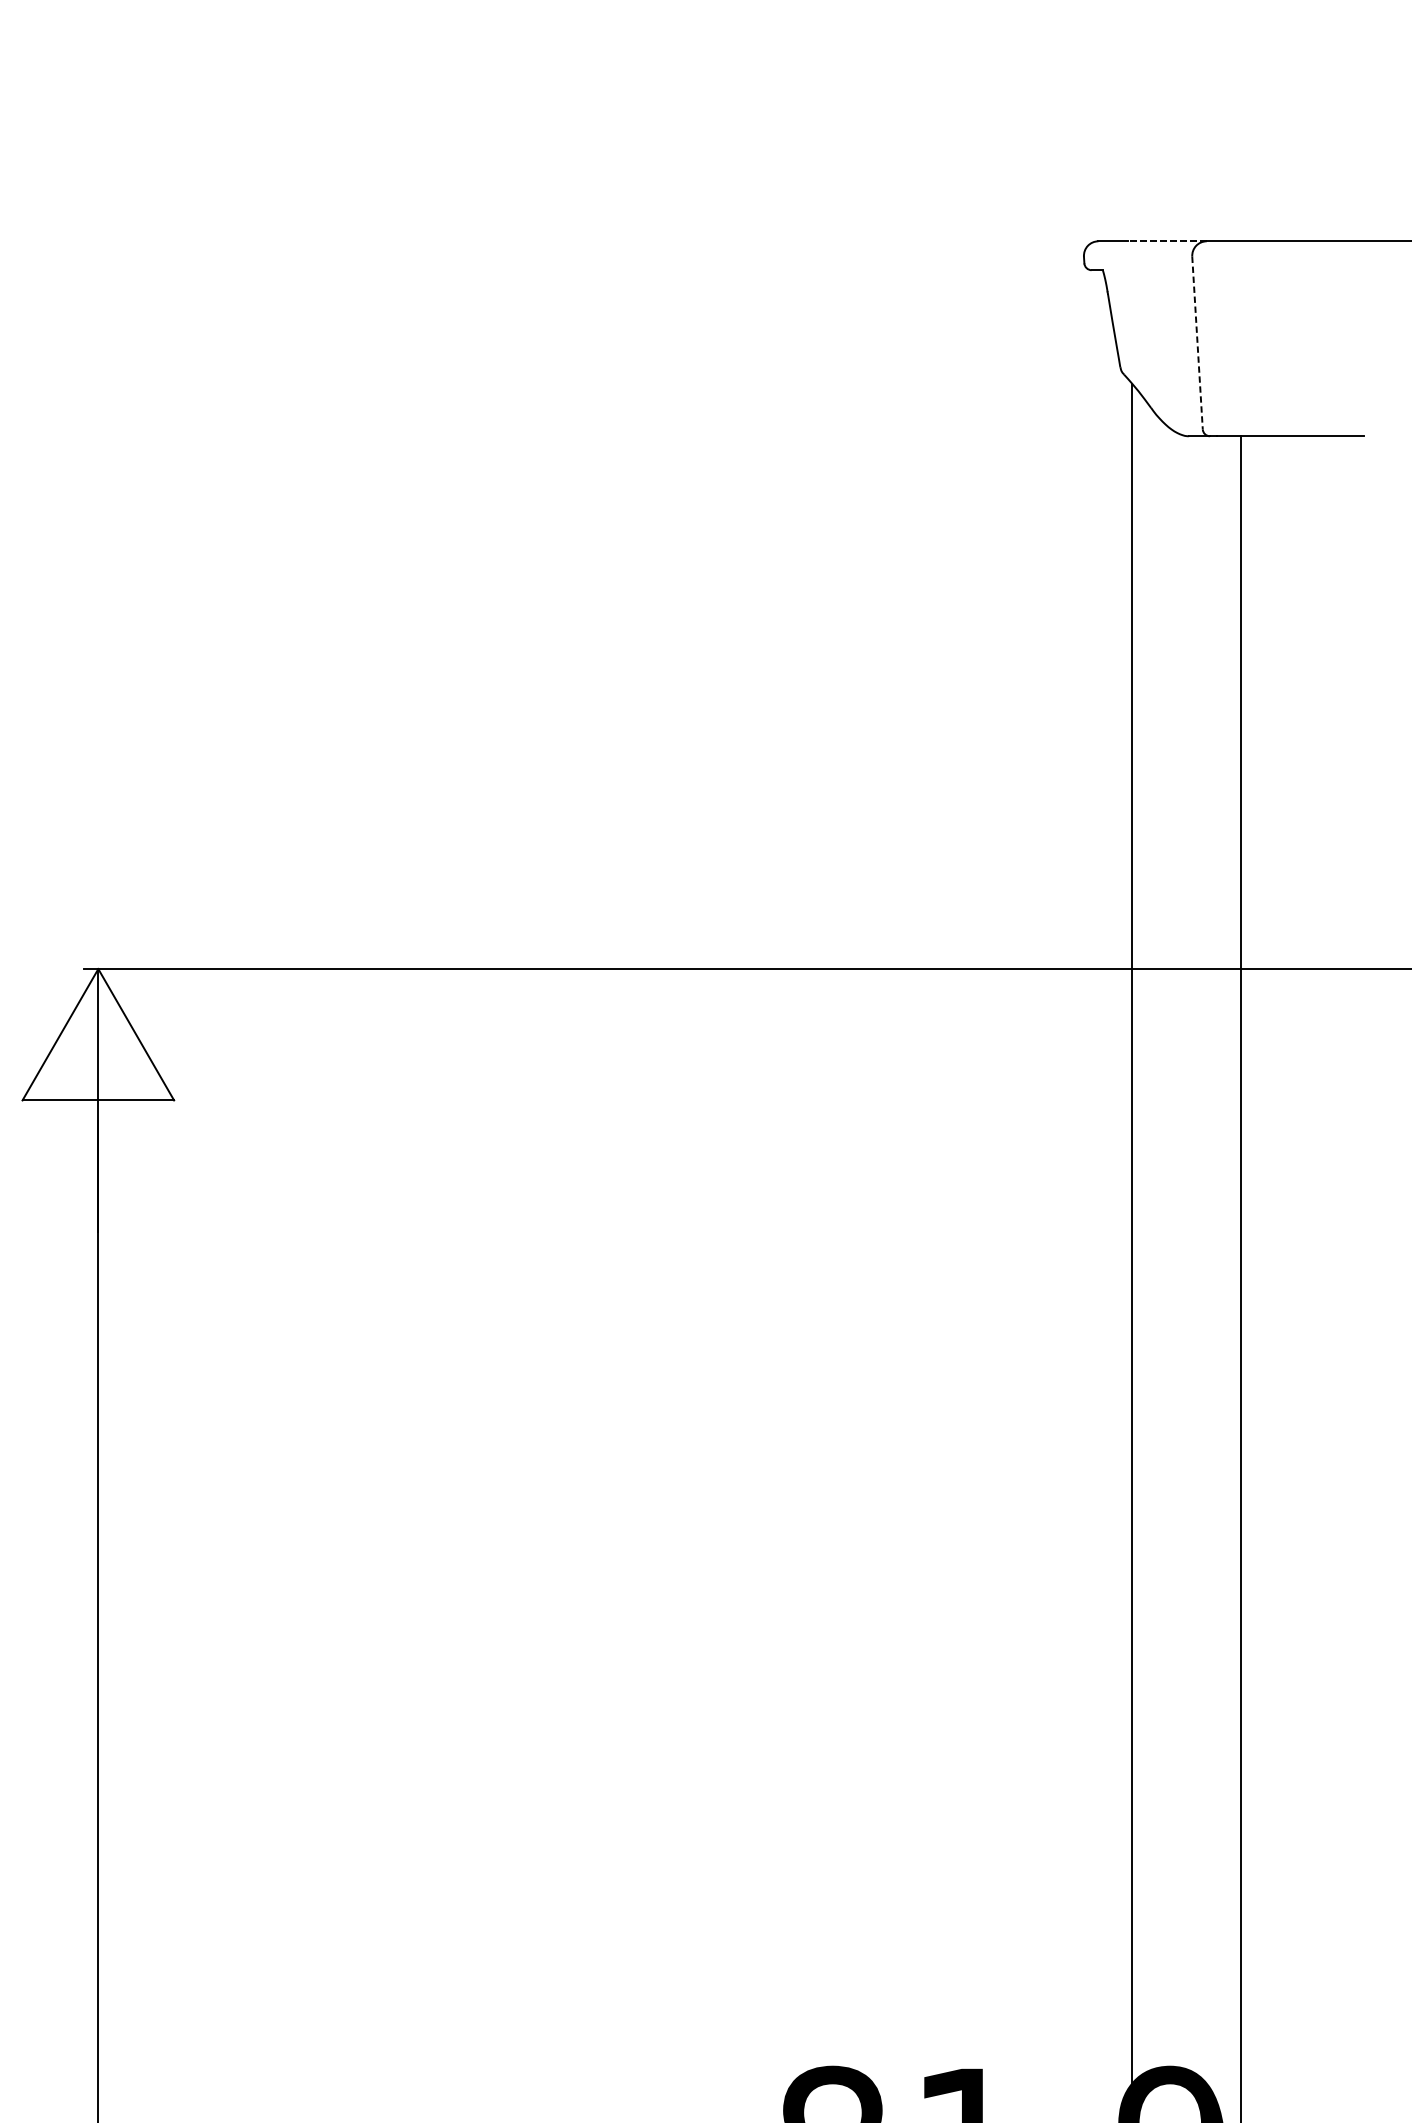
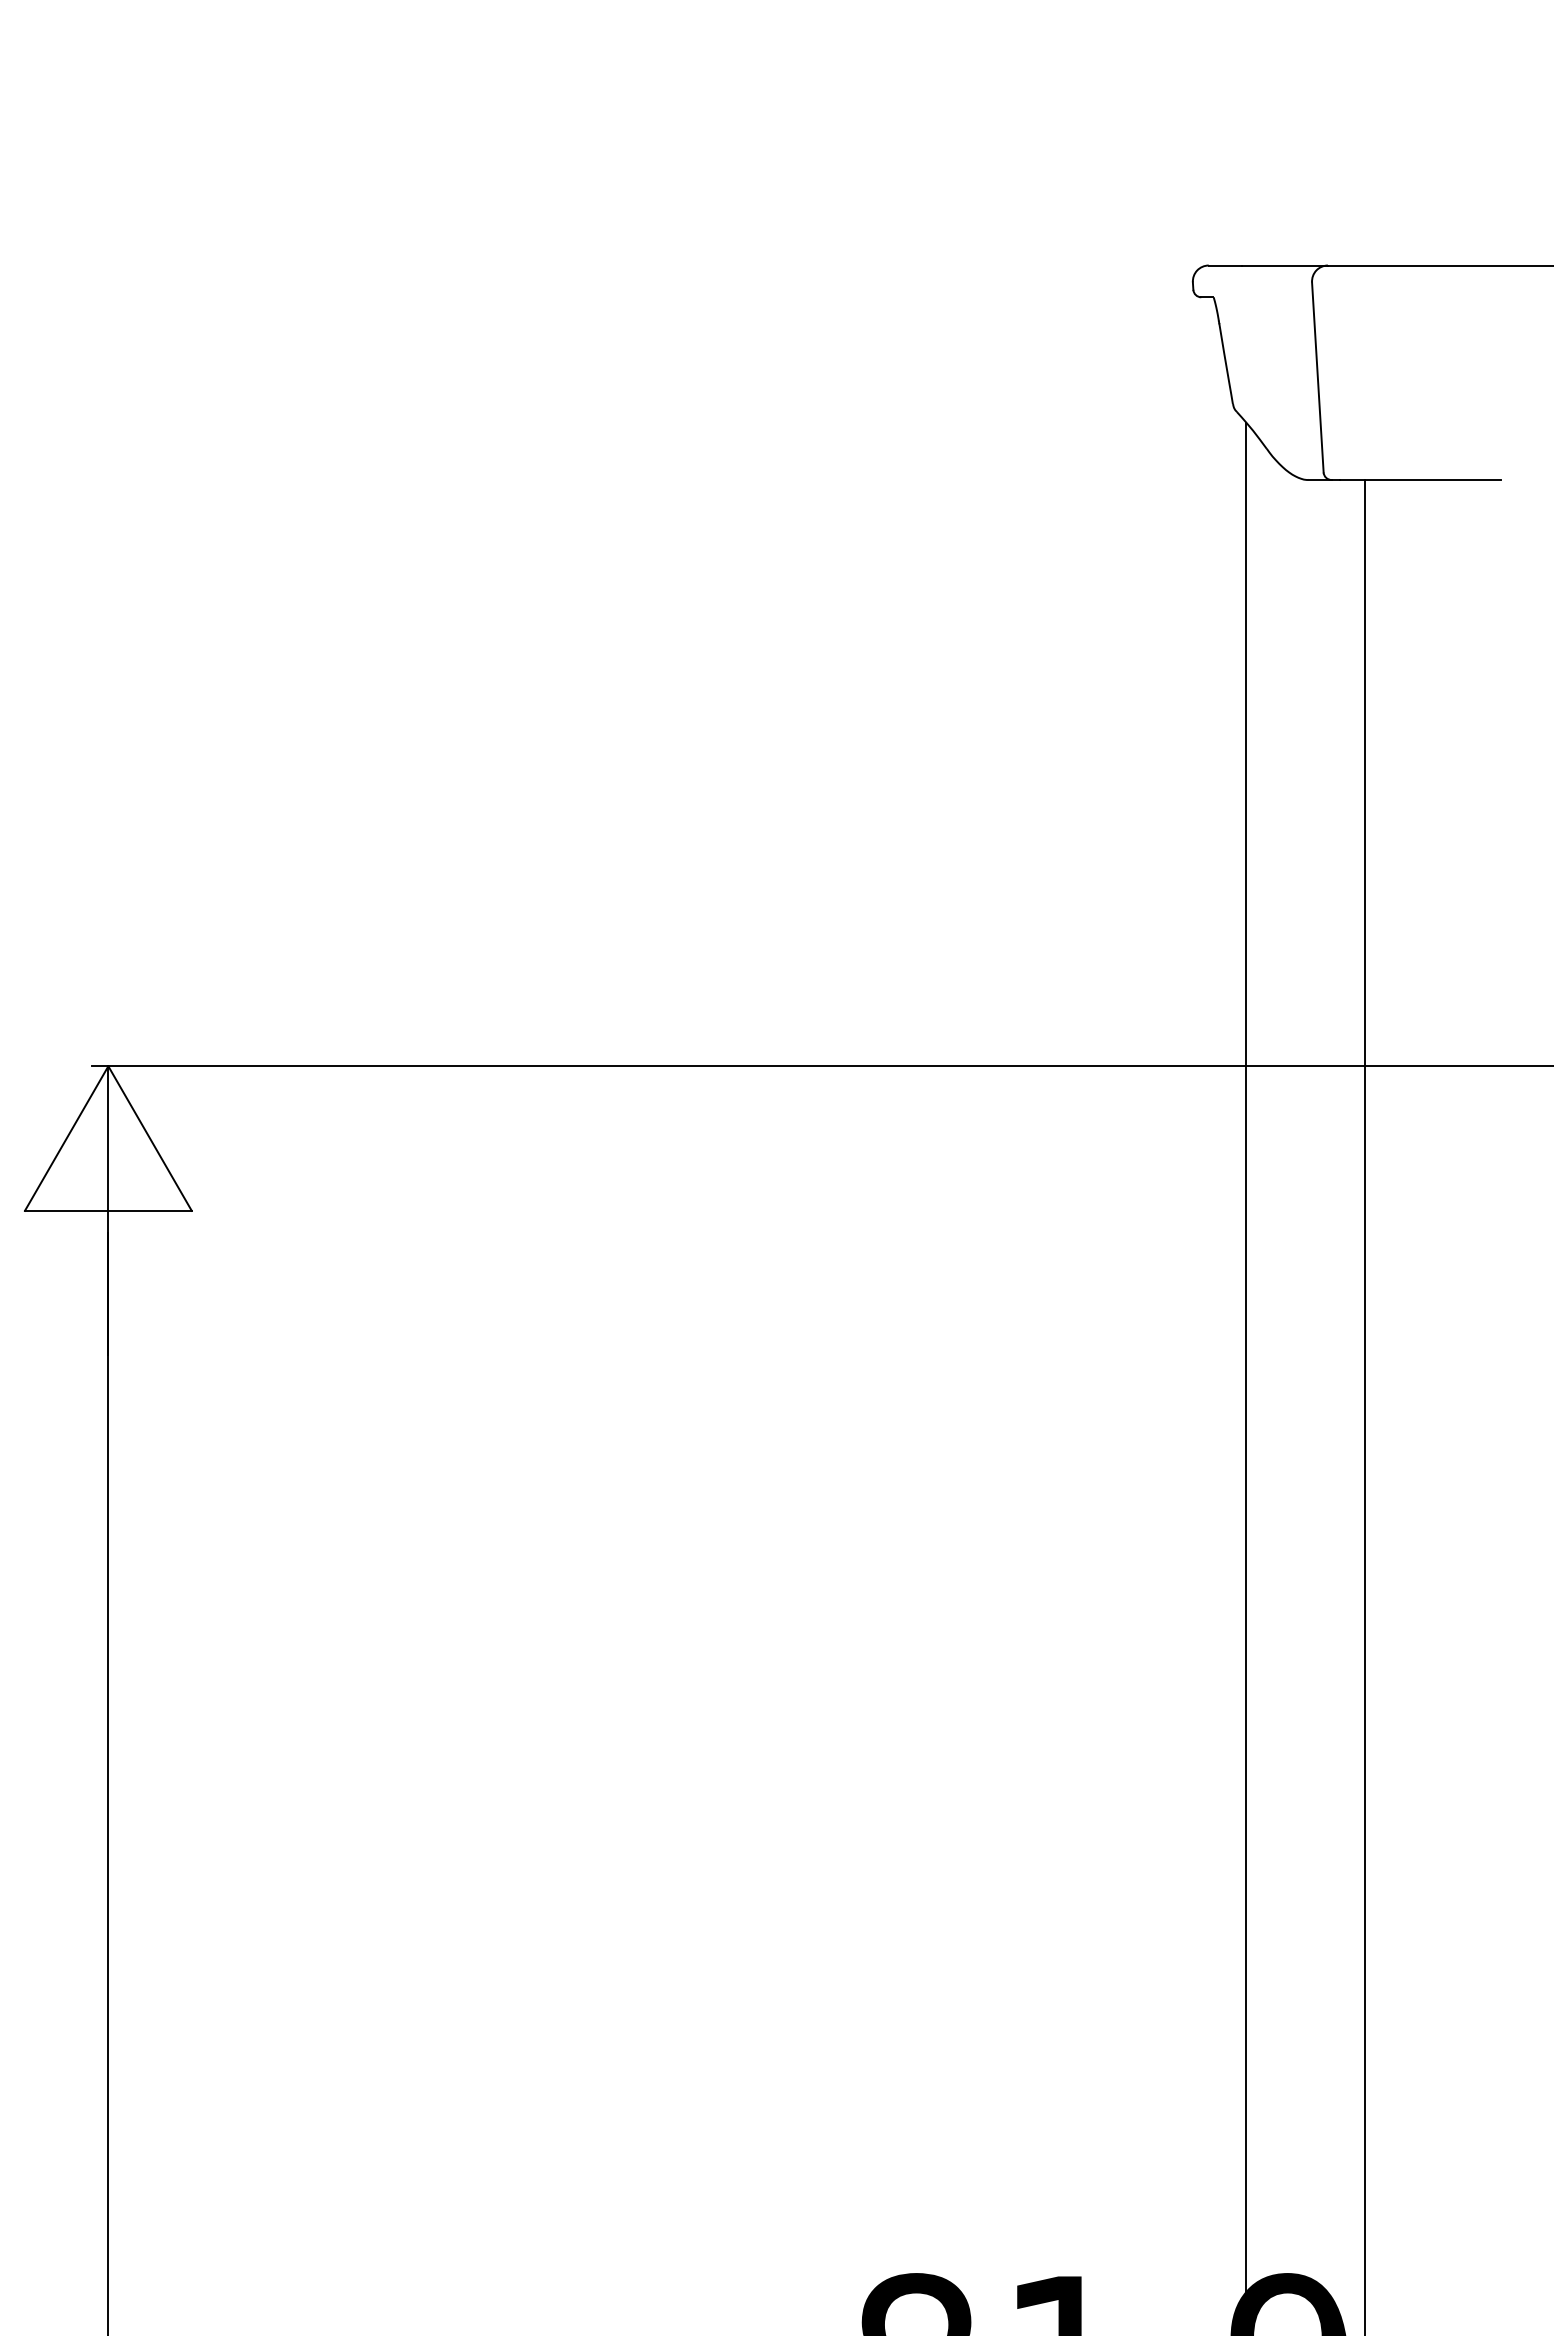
line: (1167, 241) -> (1284, 265), dashed -> solid
line: (1197, 343) -> (1317, 377), dashed -> solid

